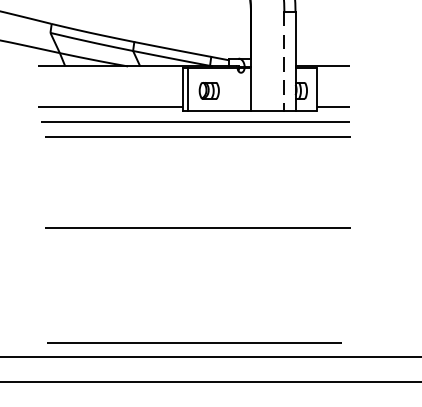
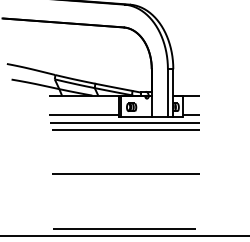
line: (283, 62) -> (167, 93), dashed -> solid

